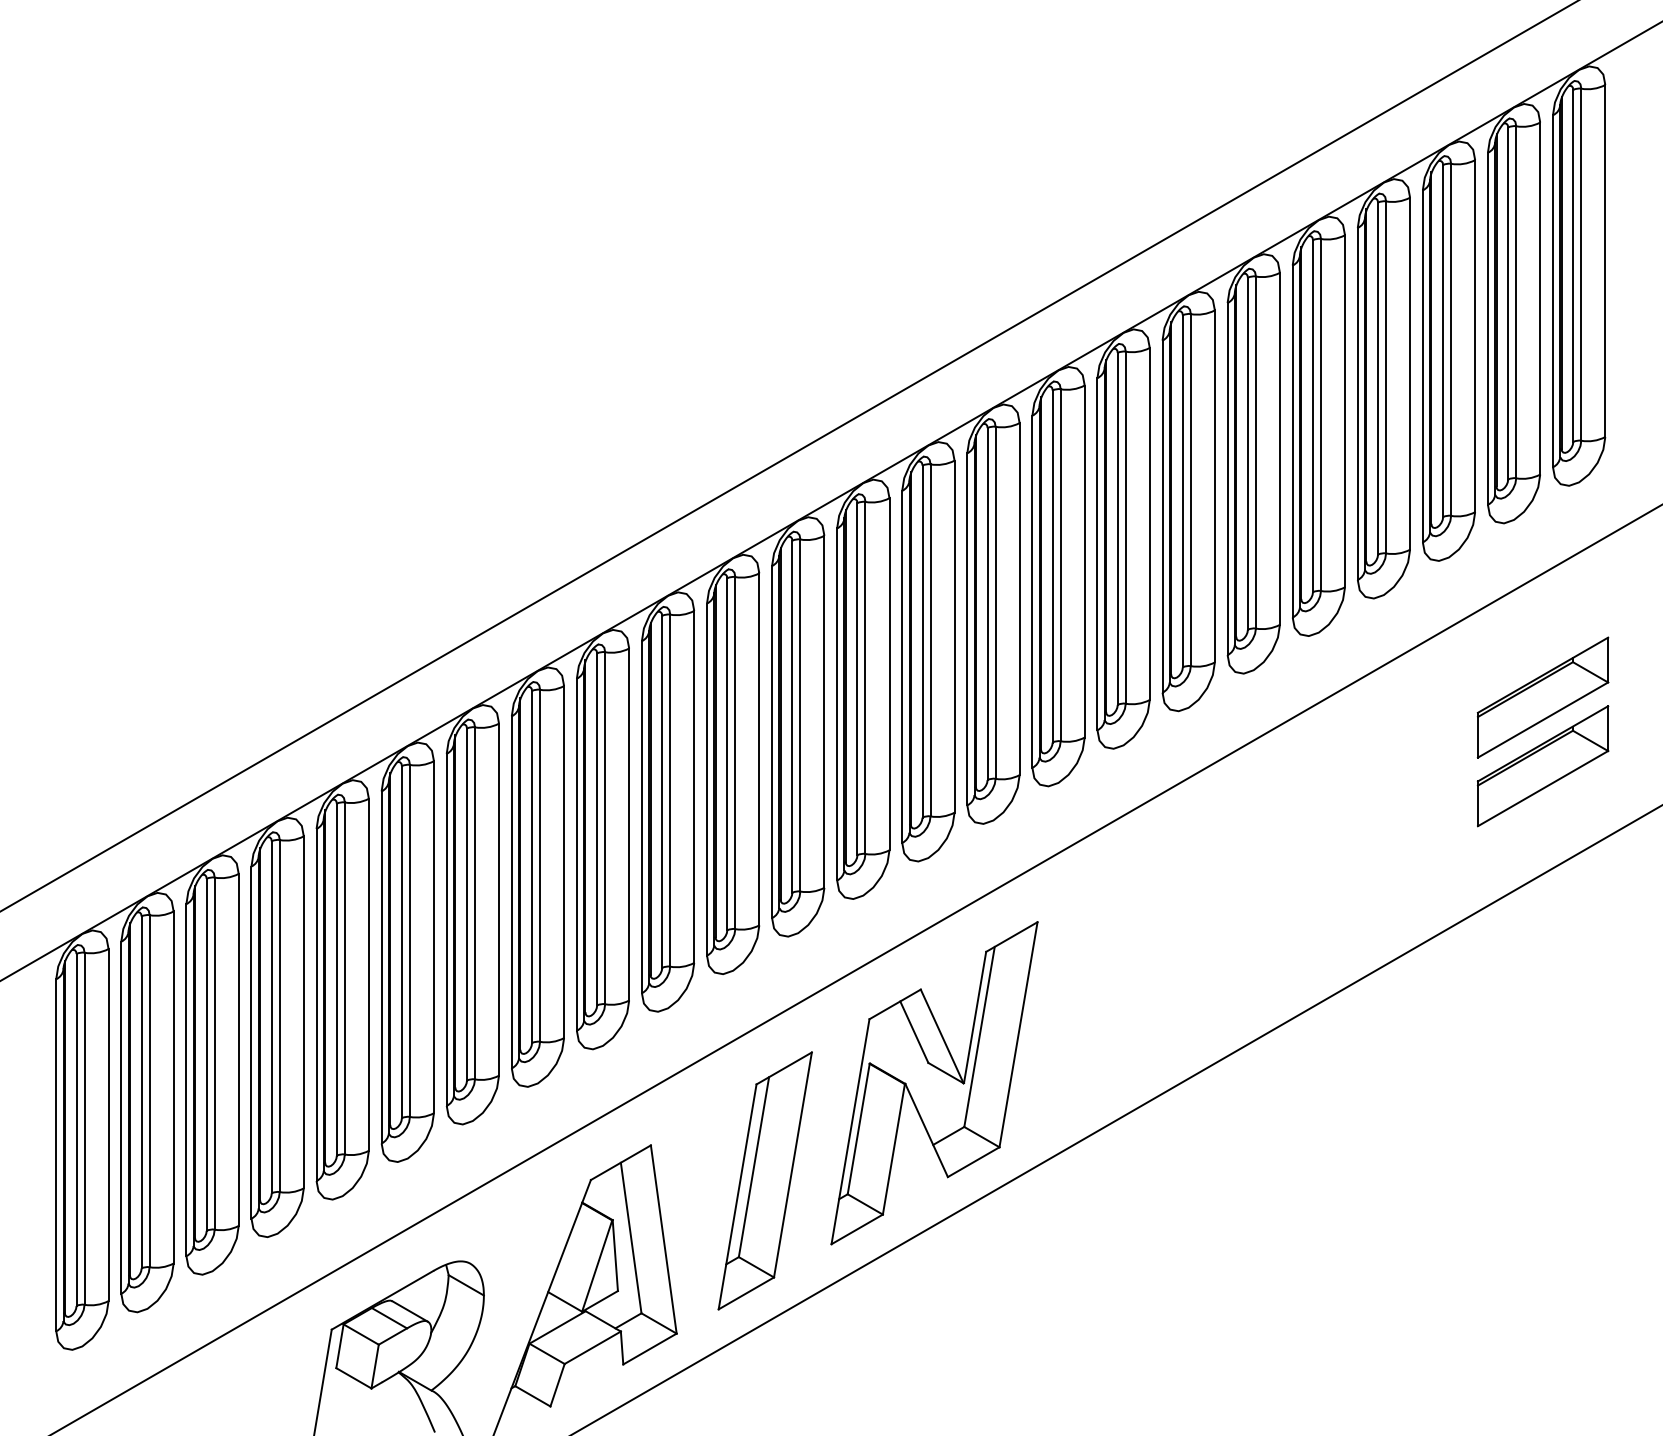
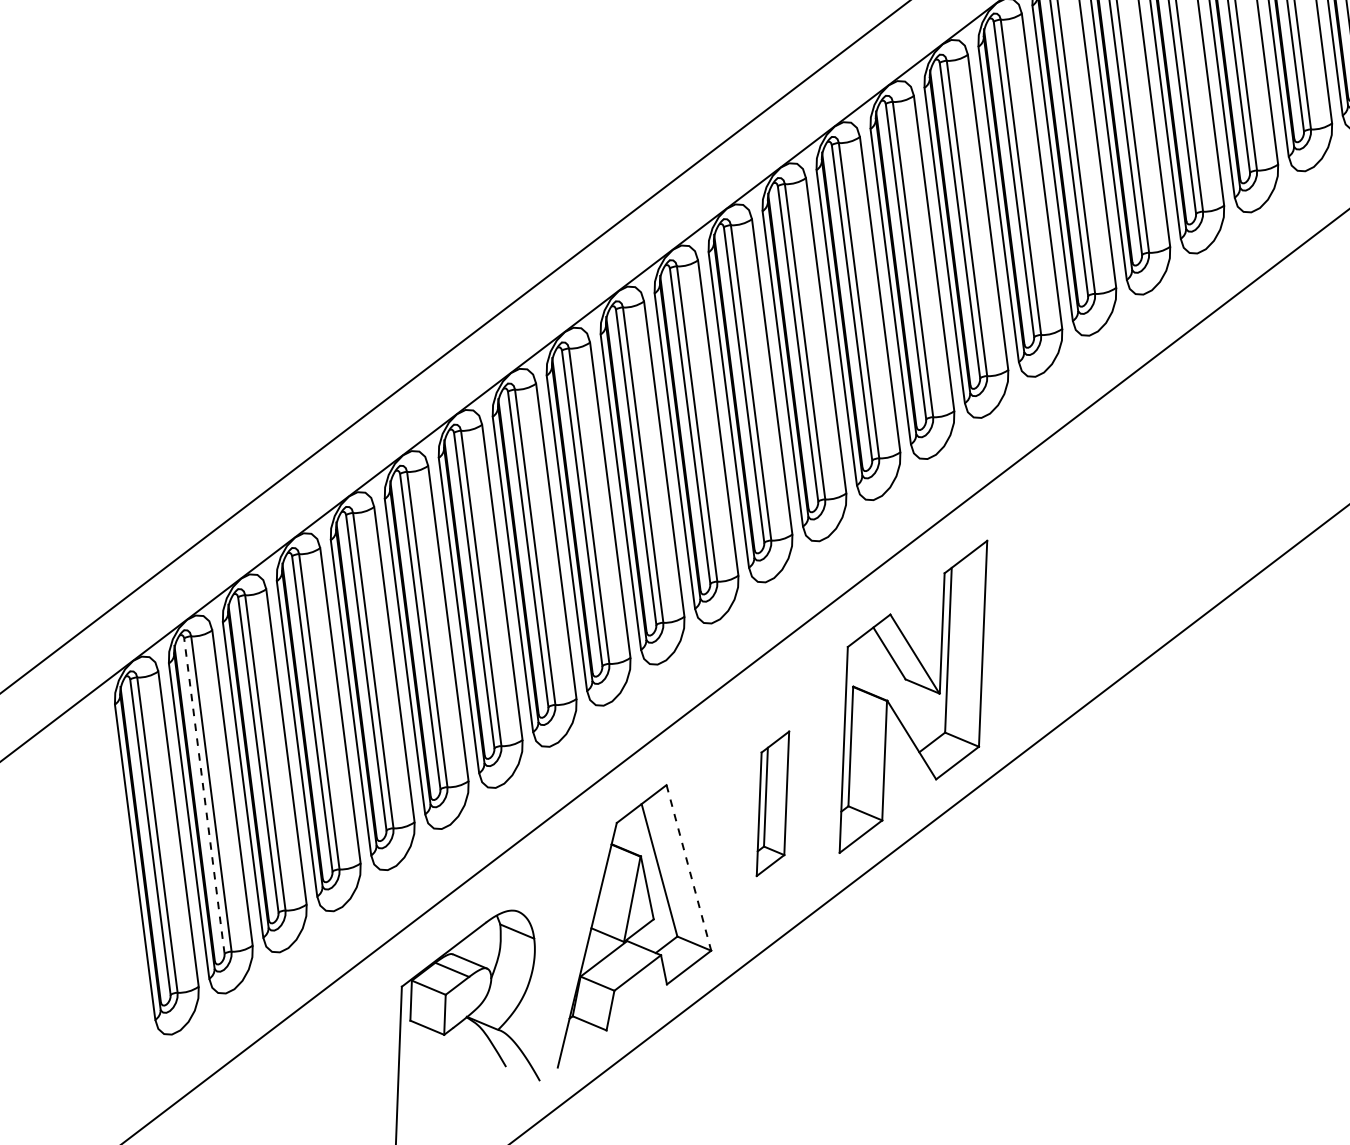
line: (141, 1091) -> (204, 795), solid -> dashed
part: (764, 1180) -> (772, 803), size x0.6
line: (663, 1239) -> (688, 867), solid -> dashed

